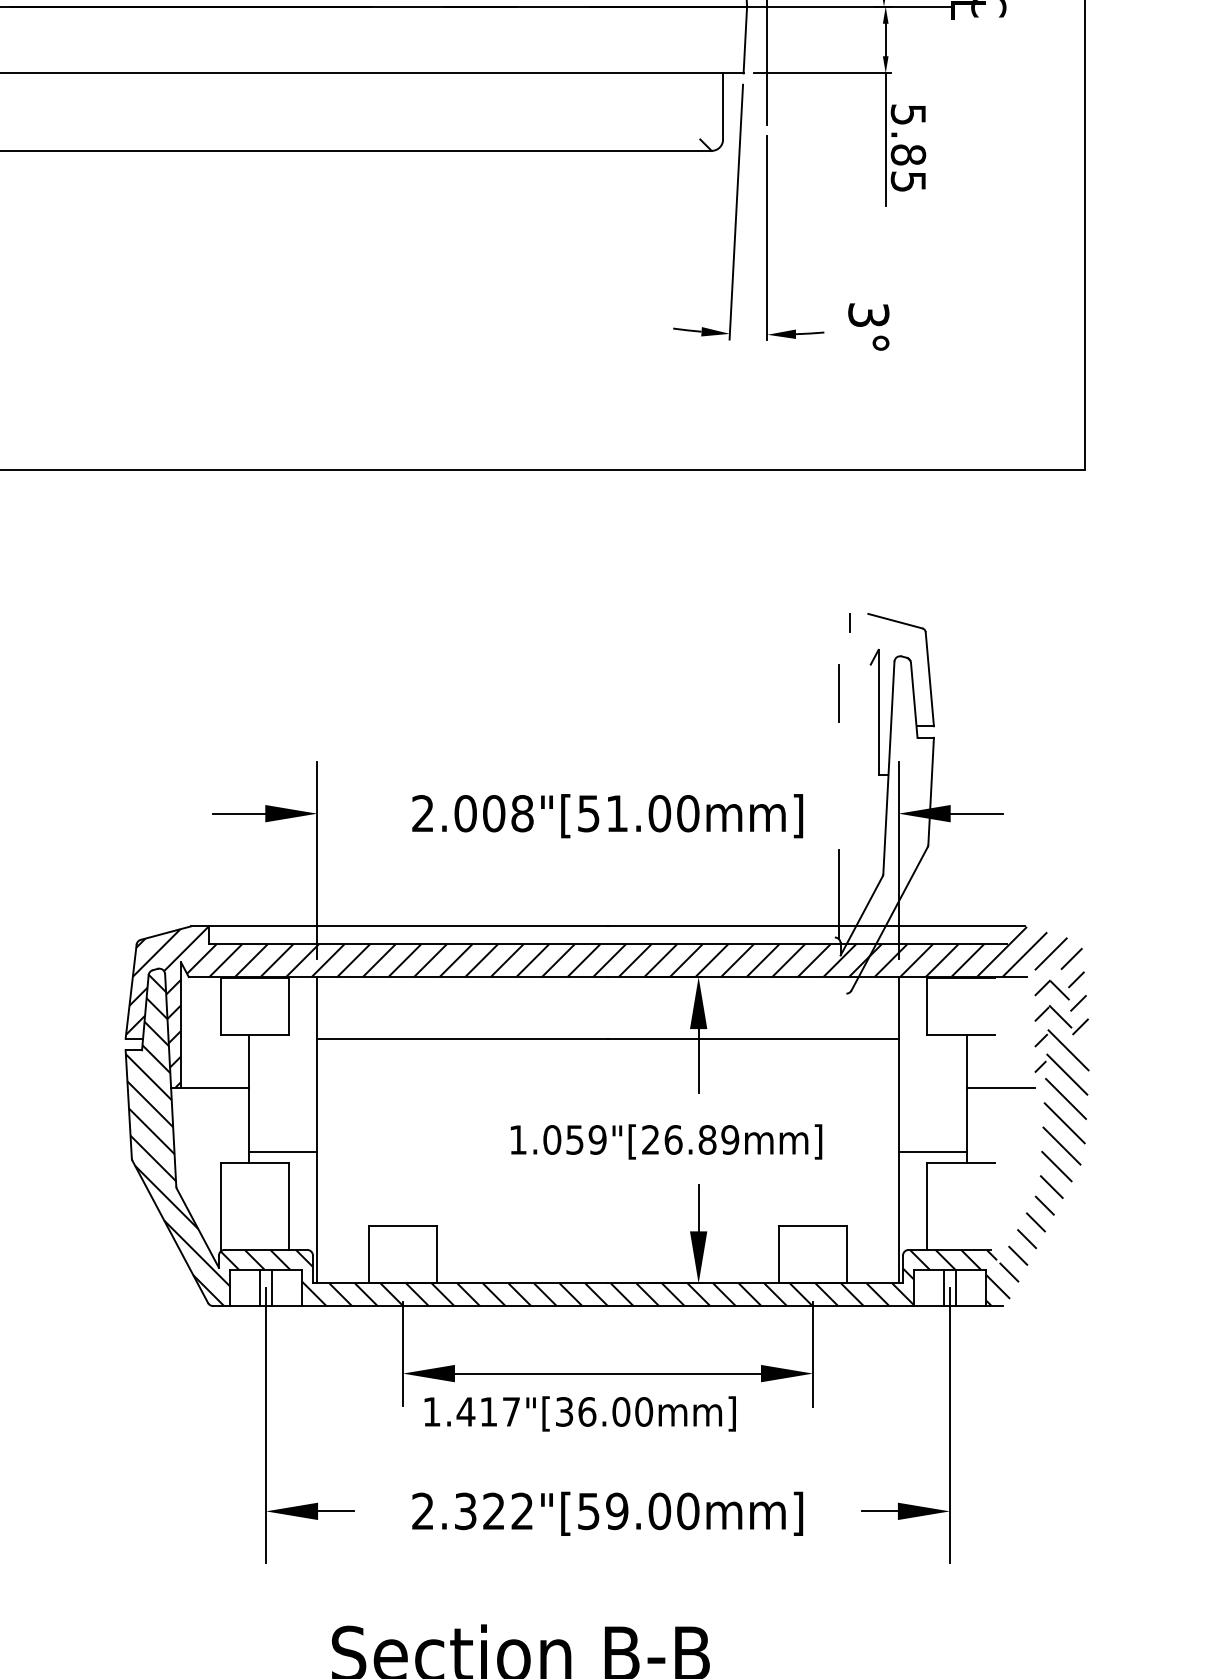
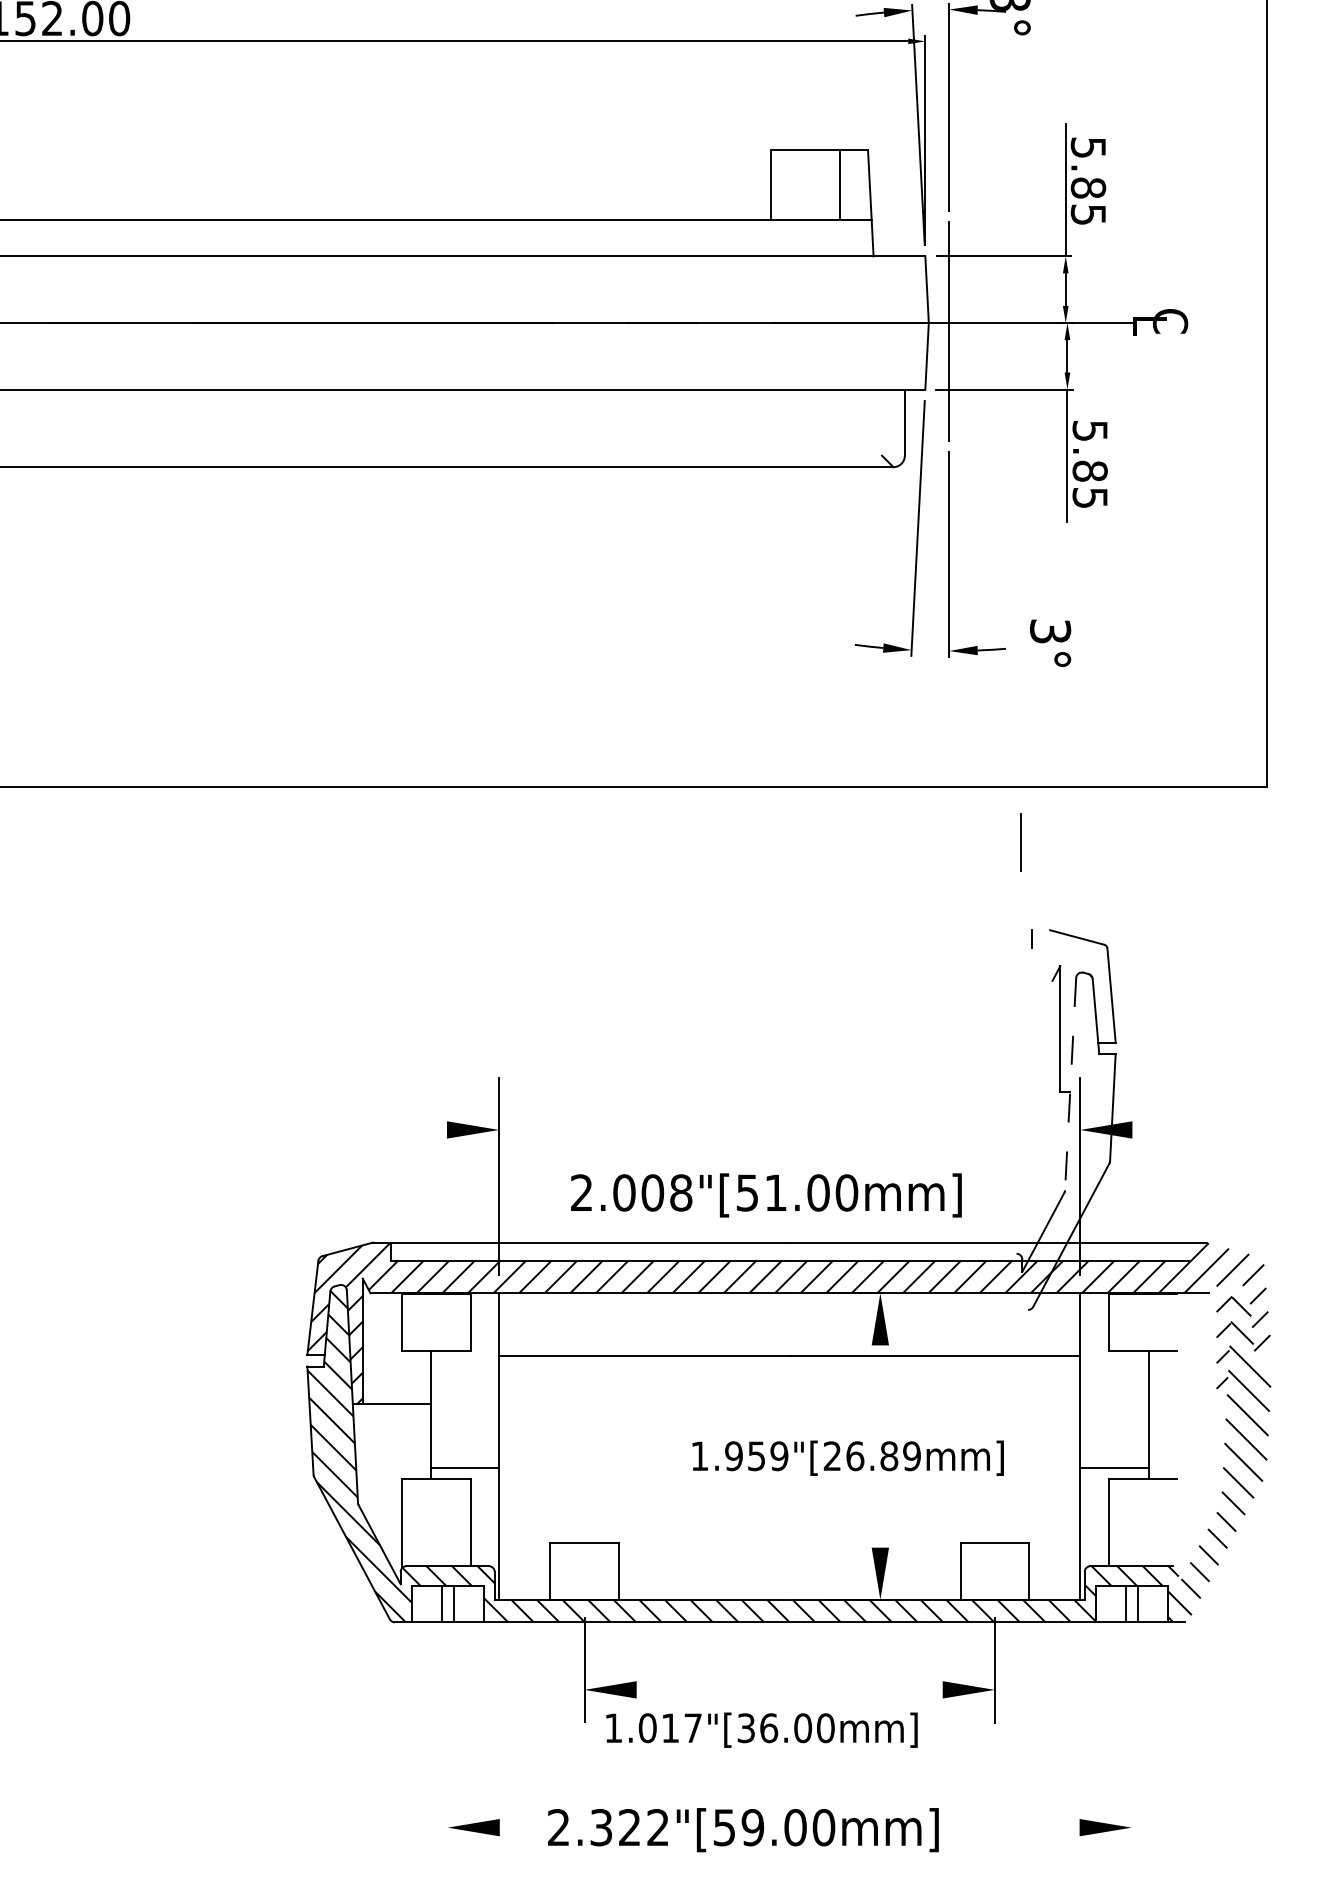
line: (838, 694) -> (1020, 842), moved
line: (888, 768) -> (1070, 1084), solid -> dashed
line: (238, 813) -> (420, 1129), removed
line: (976, 813) -> (1158, 1129), removed
text: (607, 816) -> (766, 1195), moved
line: (838, 894) -> (1020, 1210), removed
line: (698, 1061) -> (880, 1377), removed
line: (1000, 1088) -> (1182, 1404), removed
text: (551, 1140) -> (733, 1456), 1.059"[26.89mm] -> 1.959"[26.89mm]
line: (698, 1208) -> (880, 1524), removed
line: (607, 1373) -> (789, 1689), removed
text: (465, 1412) -> (647, 1728), 1.417"[36.00mm] -> 1.017"[36.00mm]
line: (265, 1425) -> (447, 1741), removed
line: (949, 1425) -> (1131, 1741), removed
line: (335, 1511) -> (517, 1827), removed
line: (879, 1511) -> (1061, 1827), removed
text: (607, 1514) -> (743, 1830), moved

